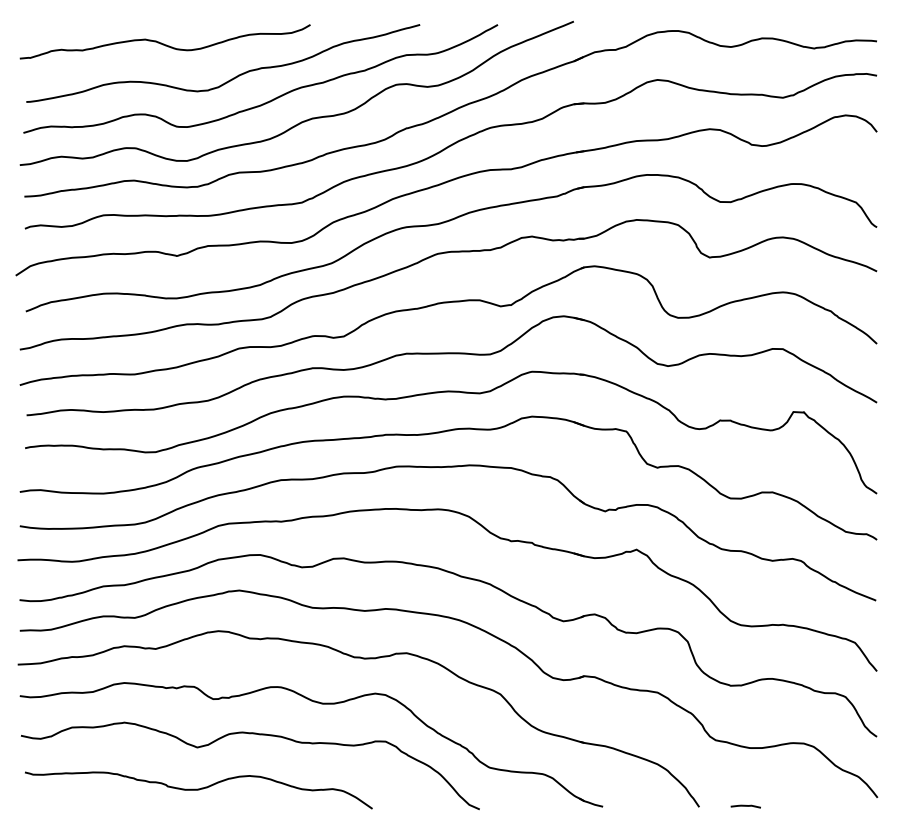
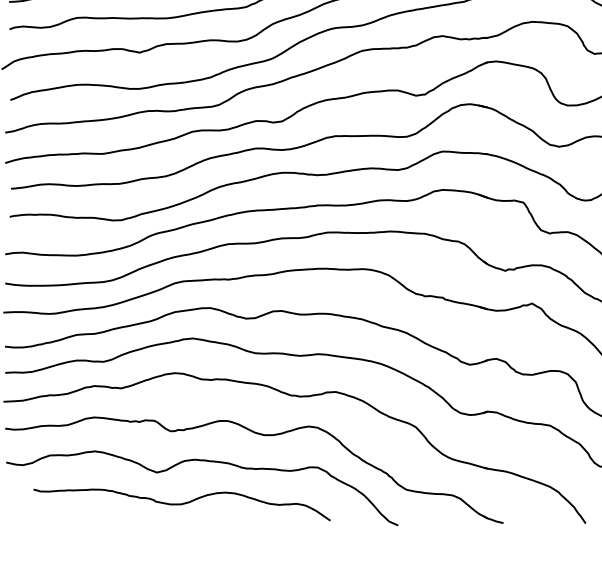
curve: (198, 790) -> (181, 505), moved

